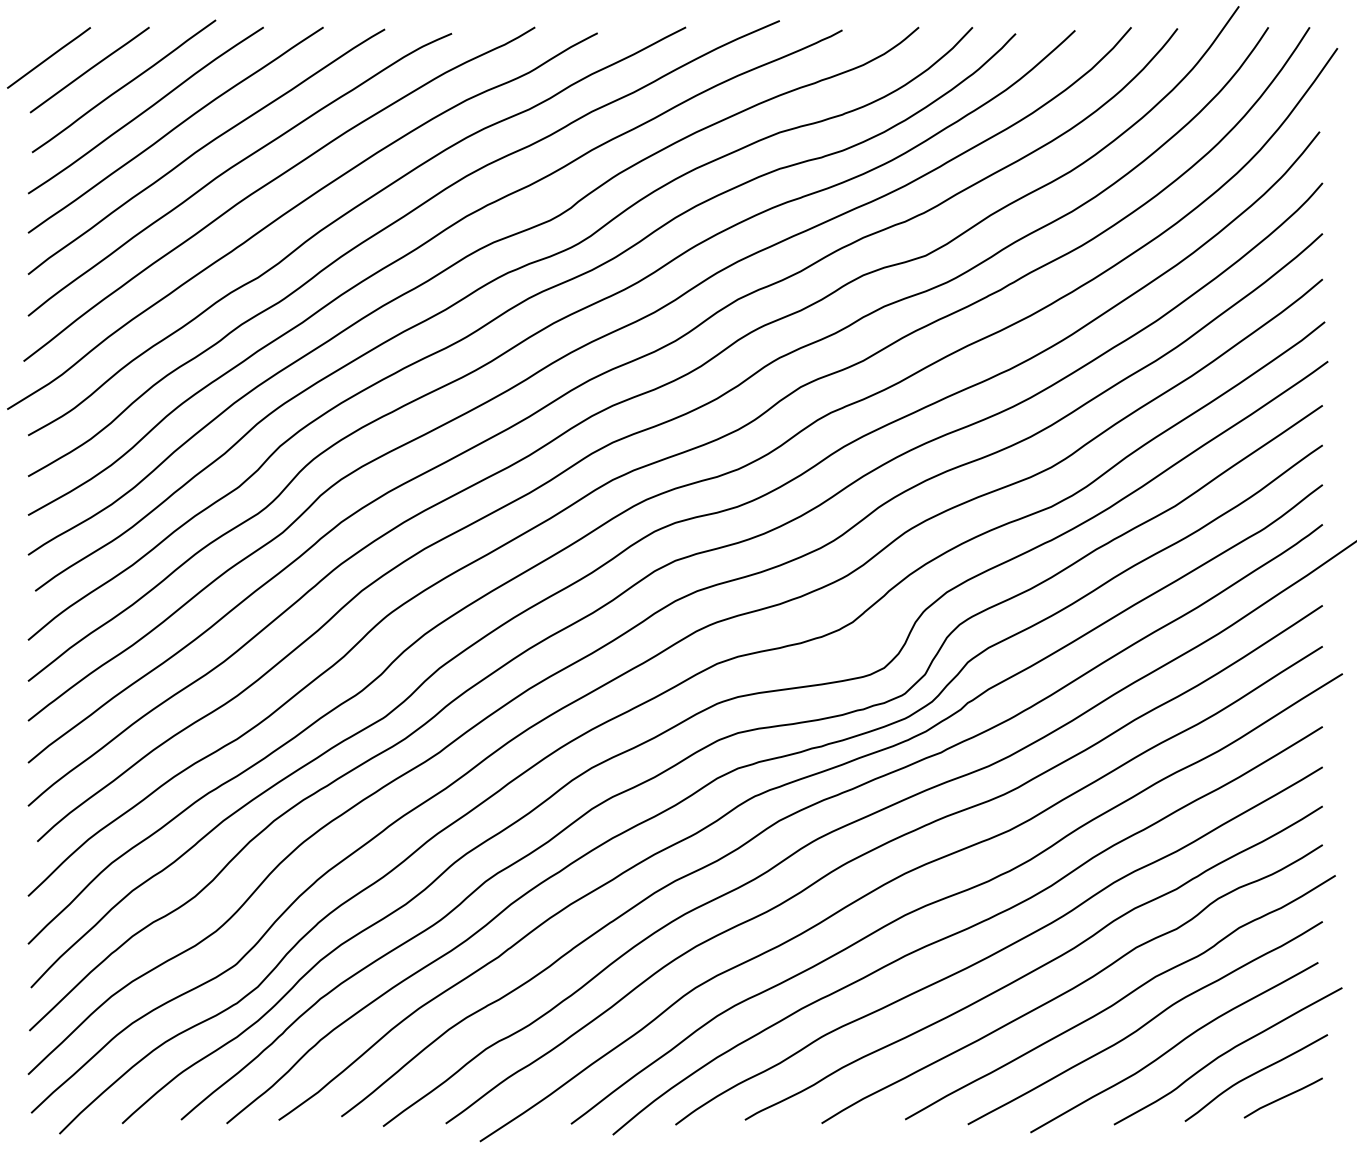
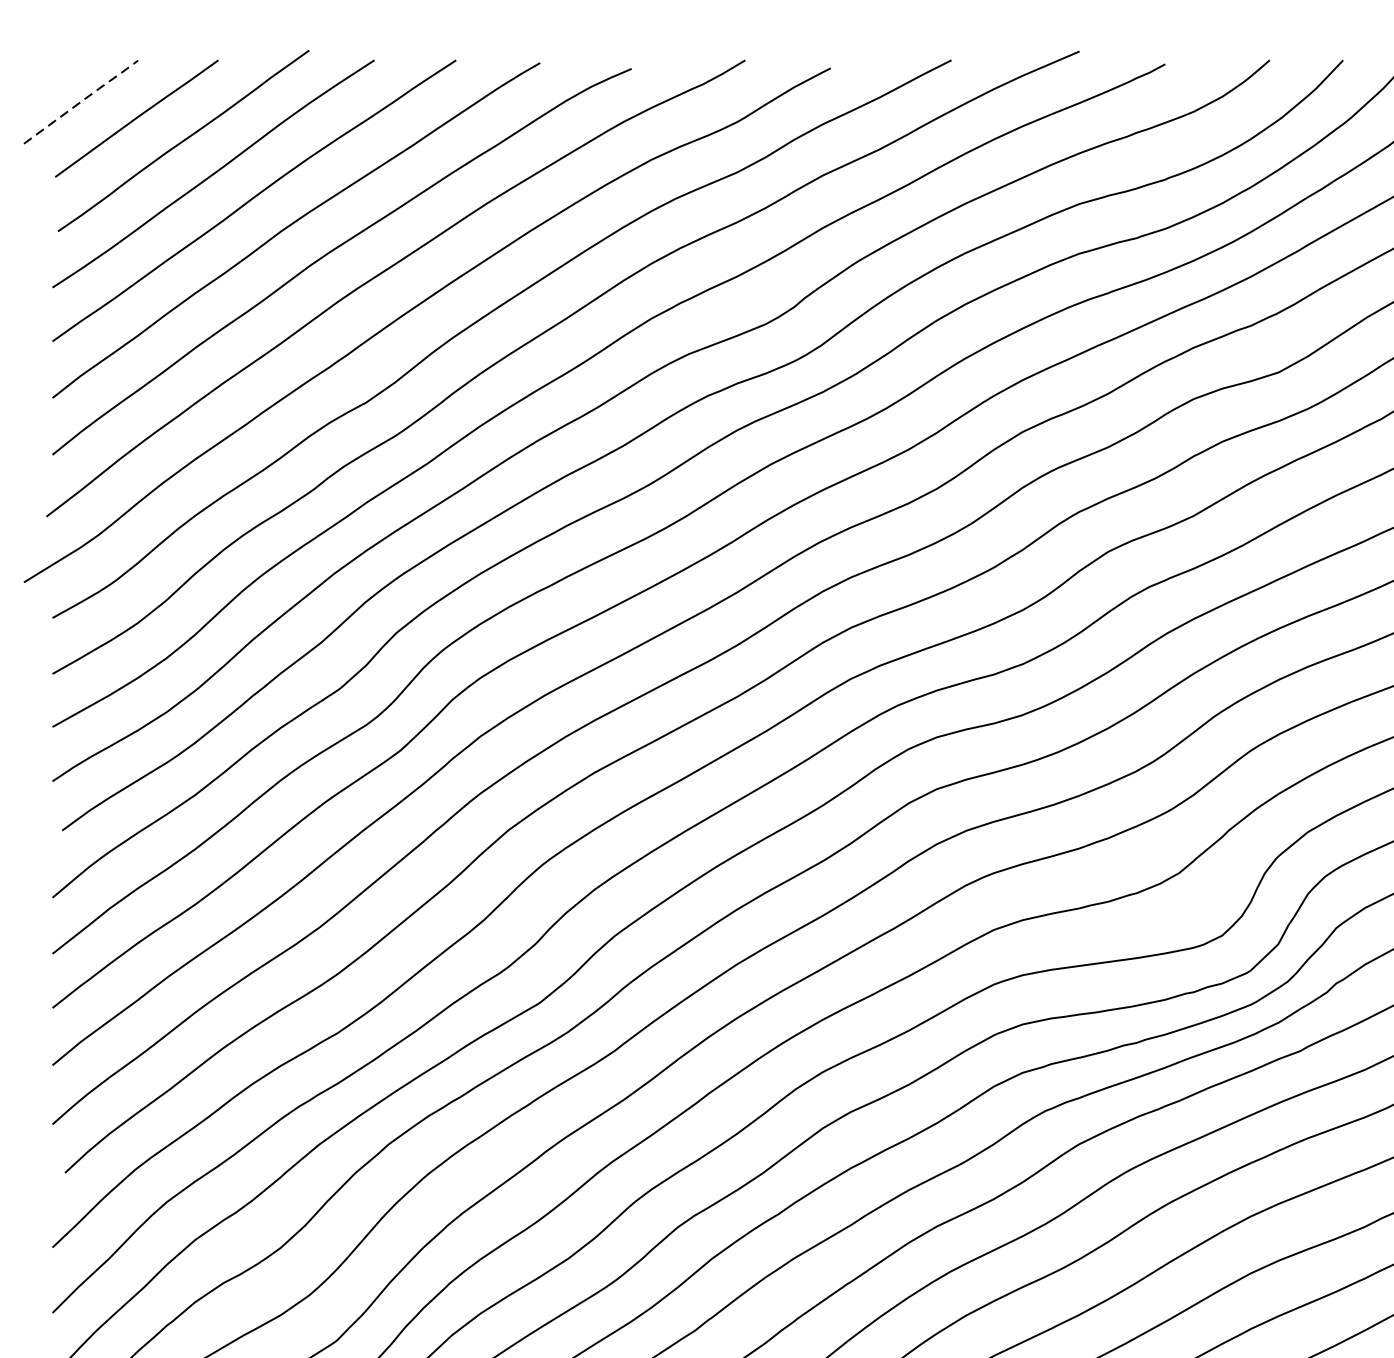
line: (49, 57) -> (81, 101), solid -> dashed

